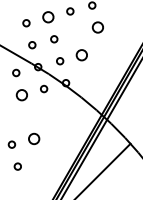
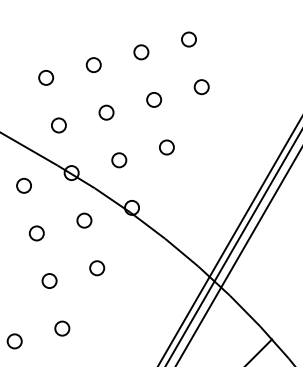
circle: (48, 17) -> (93, 65), size x0.62
circle: (98, 27) -> (202, 87), size x0.62
circle: (76, 33) -> (154, 100), added
circle: (82, 55) -> (167, 147), size x0.62
circle: (22, 94) -> (37, 232), size x0.62
circle: (49, 110) -> (96, 267), added
circle: (27, 116) -> (48, 280), added
circle: (33, 138) -> (61, 327), size x0.62

